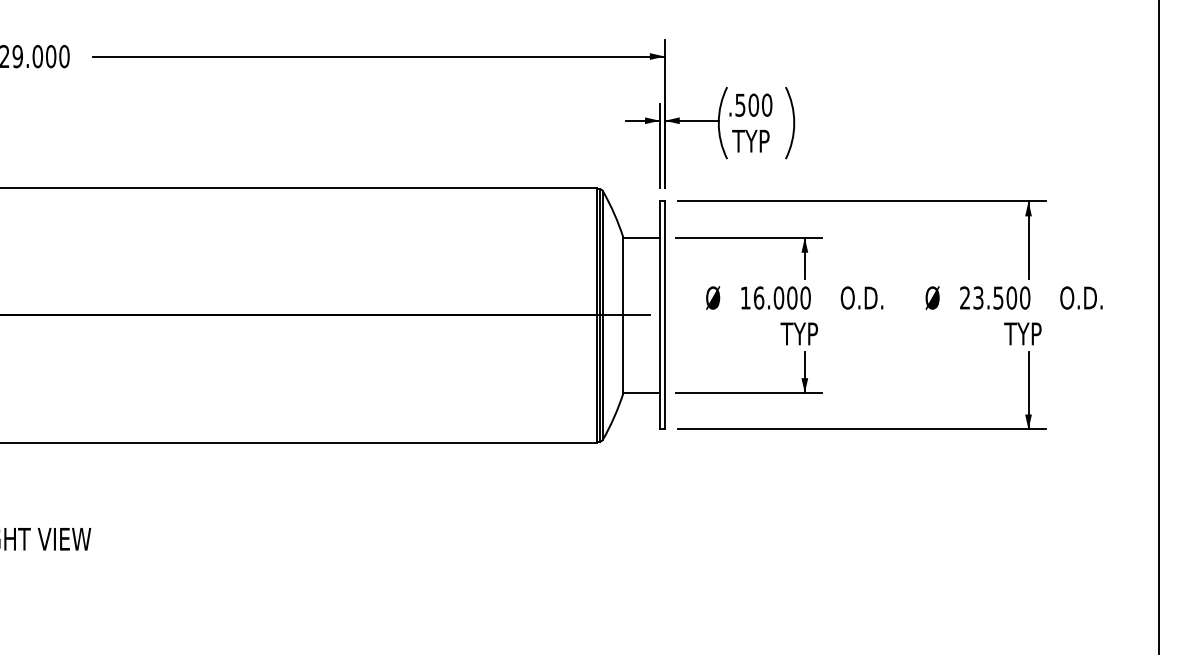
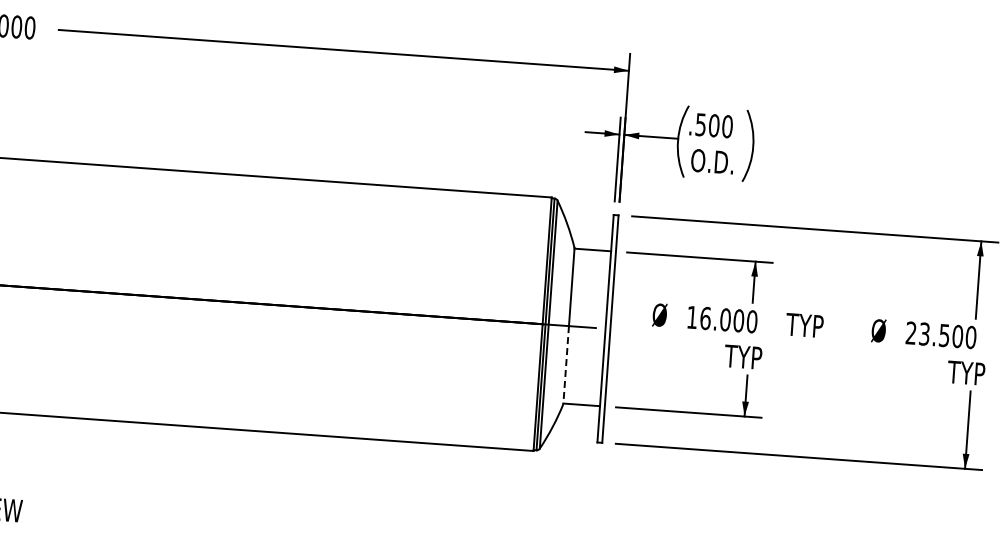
text: (753, 140) -> (711, 160), TYP -> O.D.
text: (861, 297) -> (807, 325), O.D. -> TYP
line: (623, 355) -> (566, 366), solid -> dashed

